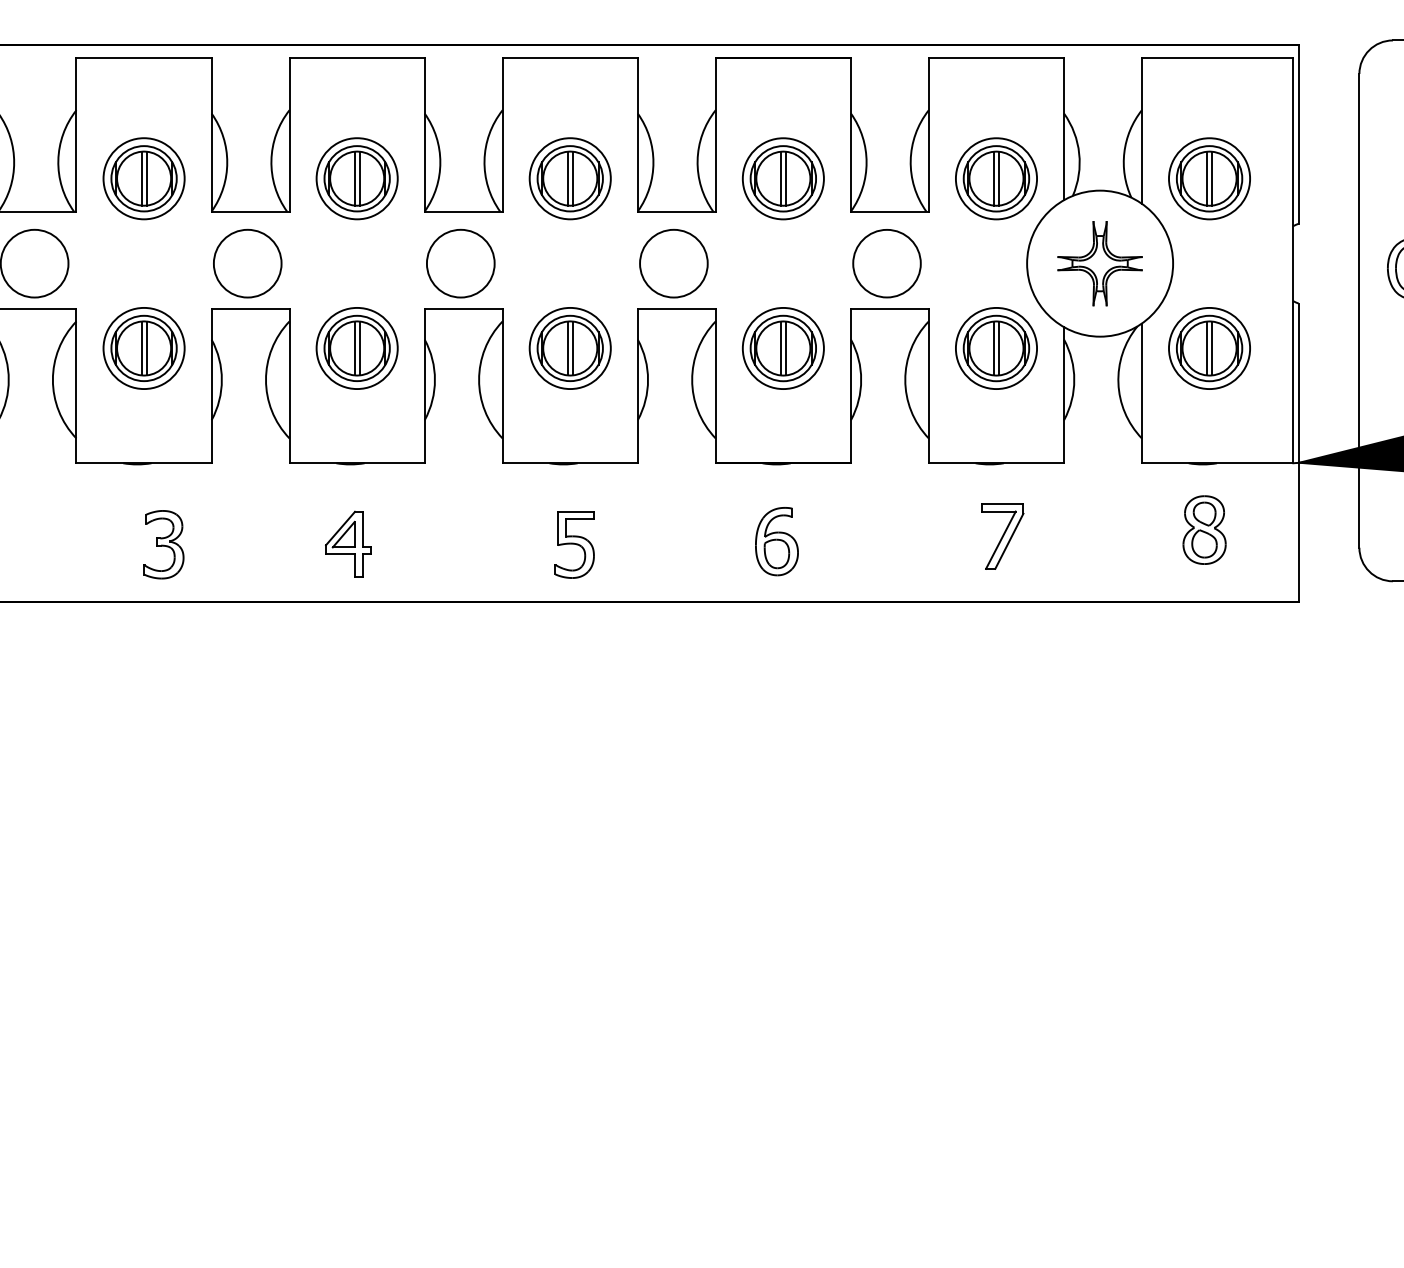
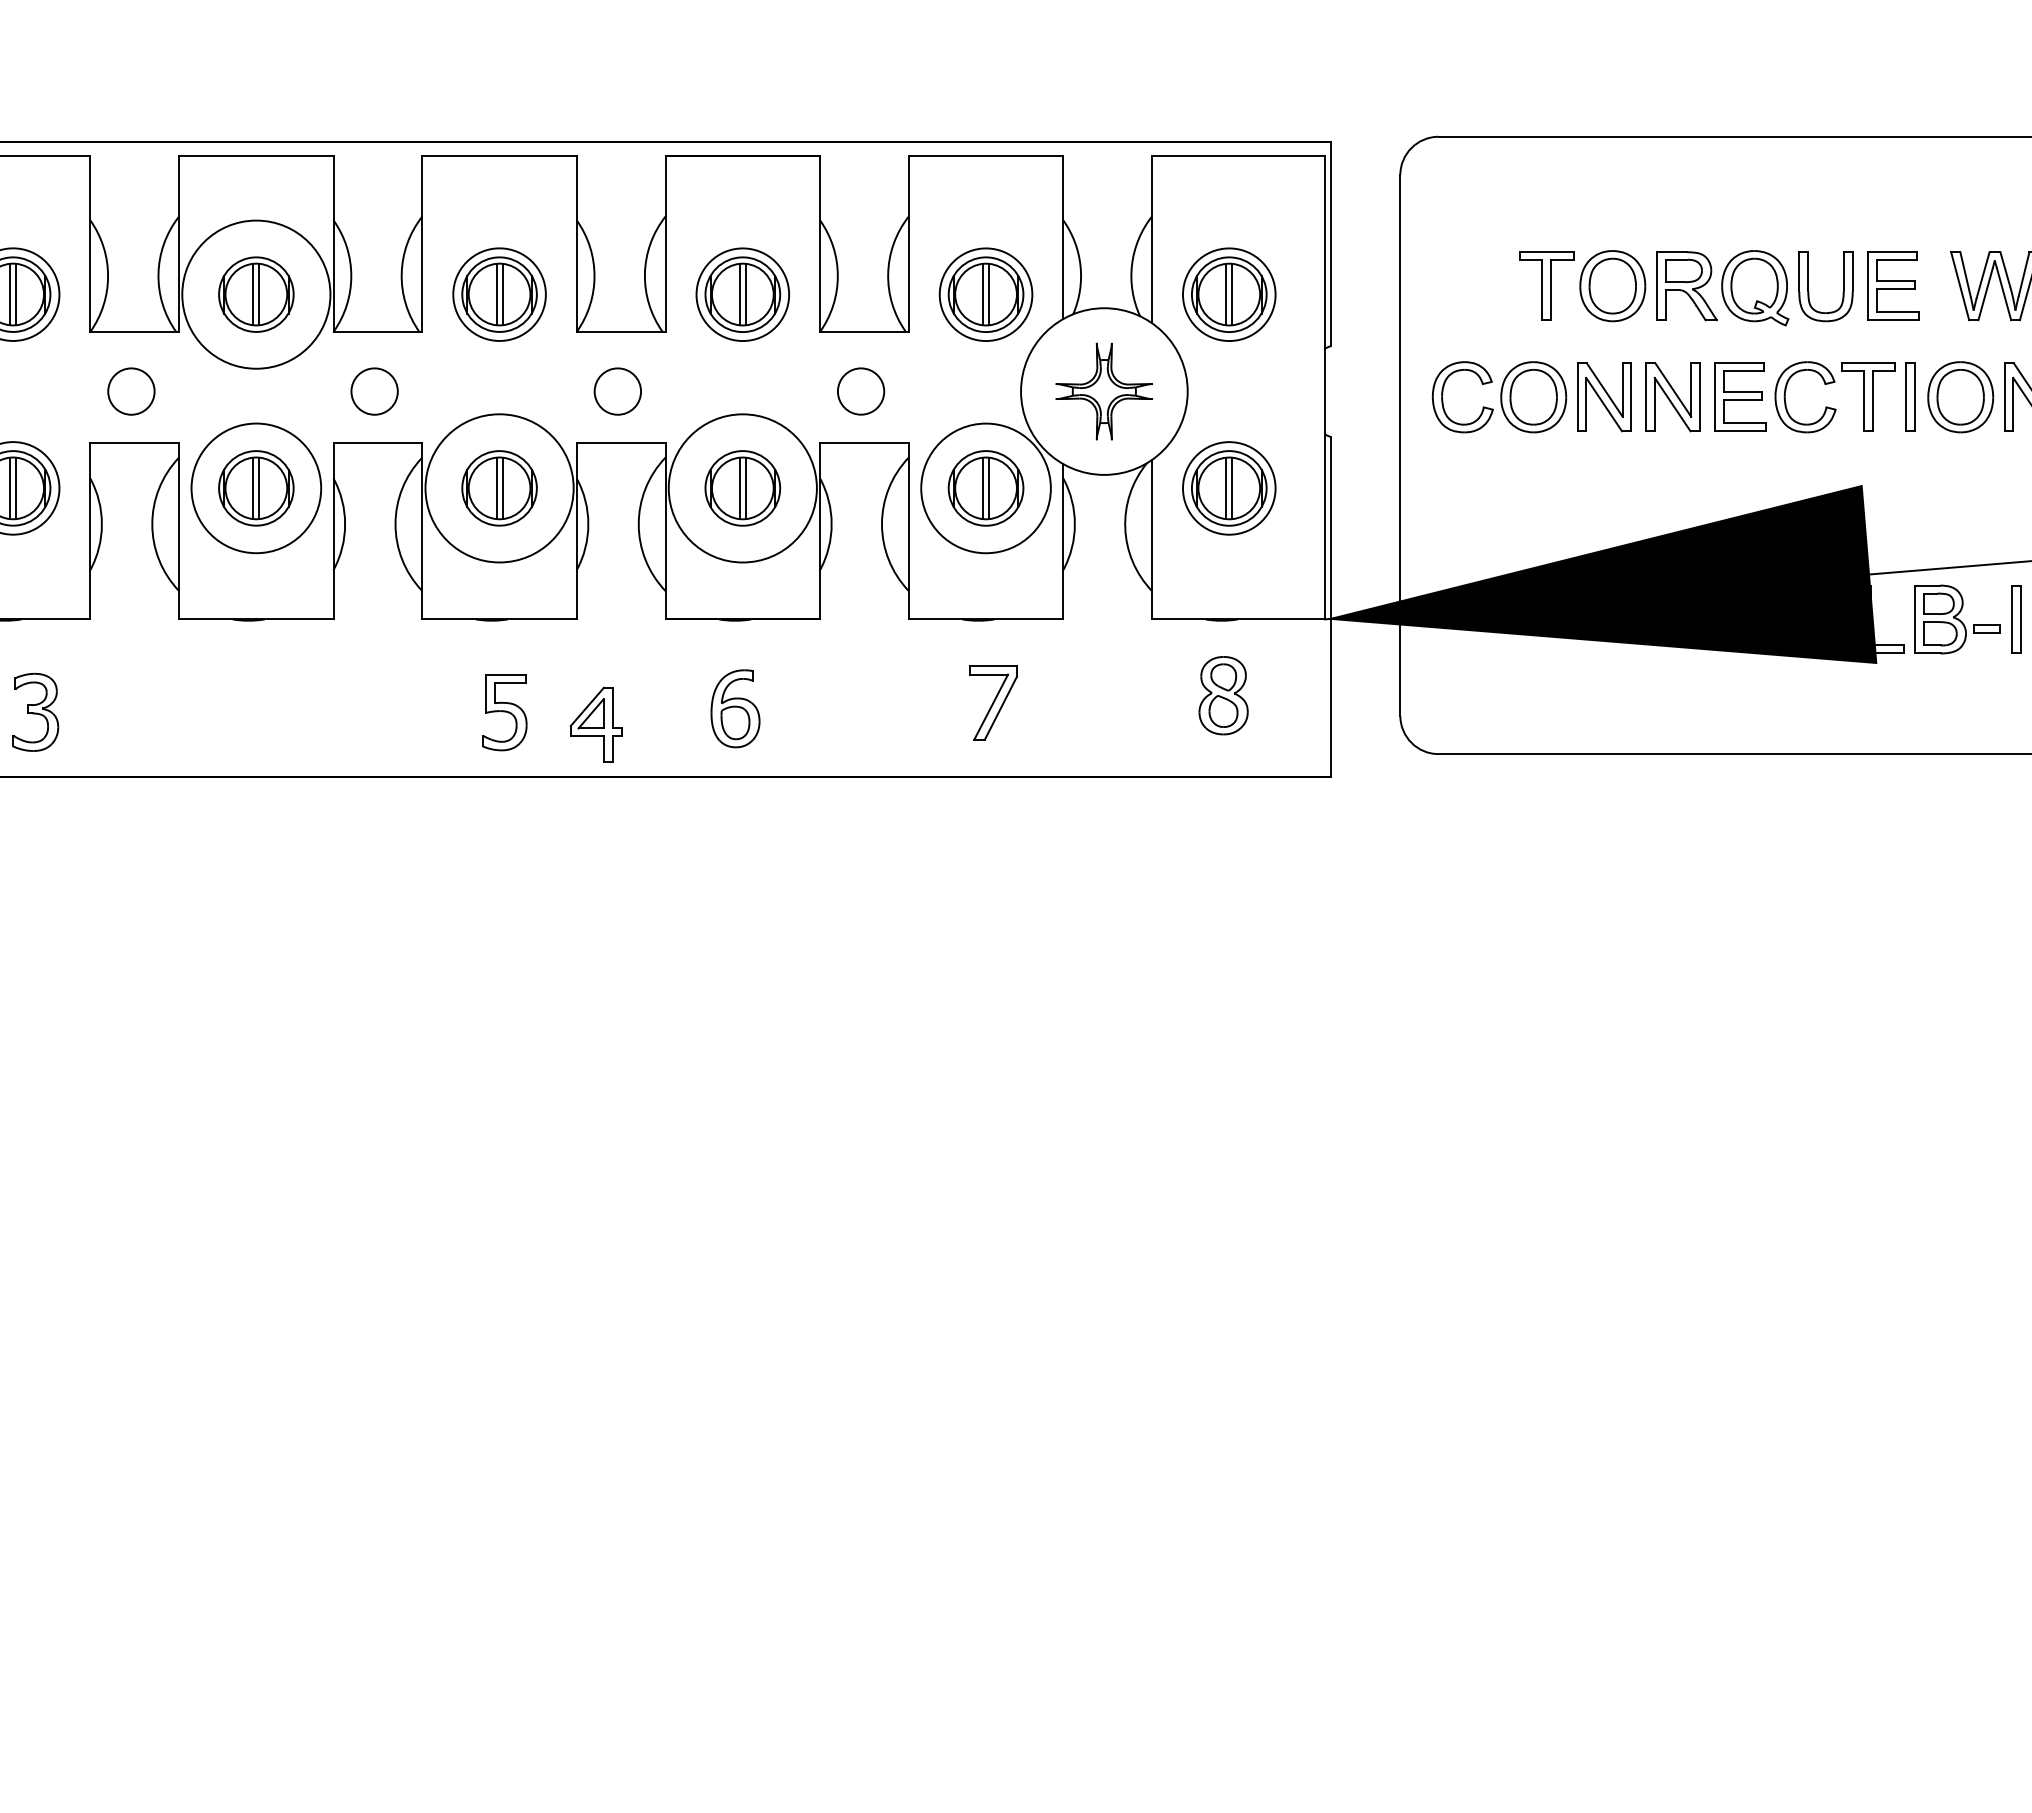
circle: (357, 178) -> (256, 294), size x1.6
circle: (247, 263) -> (131, 391), size x0.6
circle: (460, 263) -> (374, 391), size x0.6
circle: (673, 263) -> (617, 391), size x0.6
circle: (886, 263) -> (860, 391), size x0.6
circle: (357, 348) -> (256, 488), size x1.4
circle: (570, 348) -> (499, 488), size x1.6
circle: (783, 348) -> (742, 488), size x1.6
circle: (995, 348) -> (985, 488), size x1.4
part: (347, 543) -> (595, 724), moved

